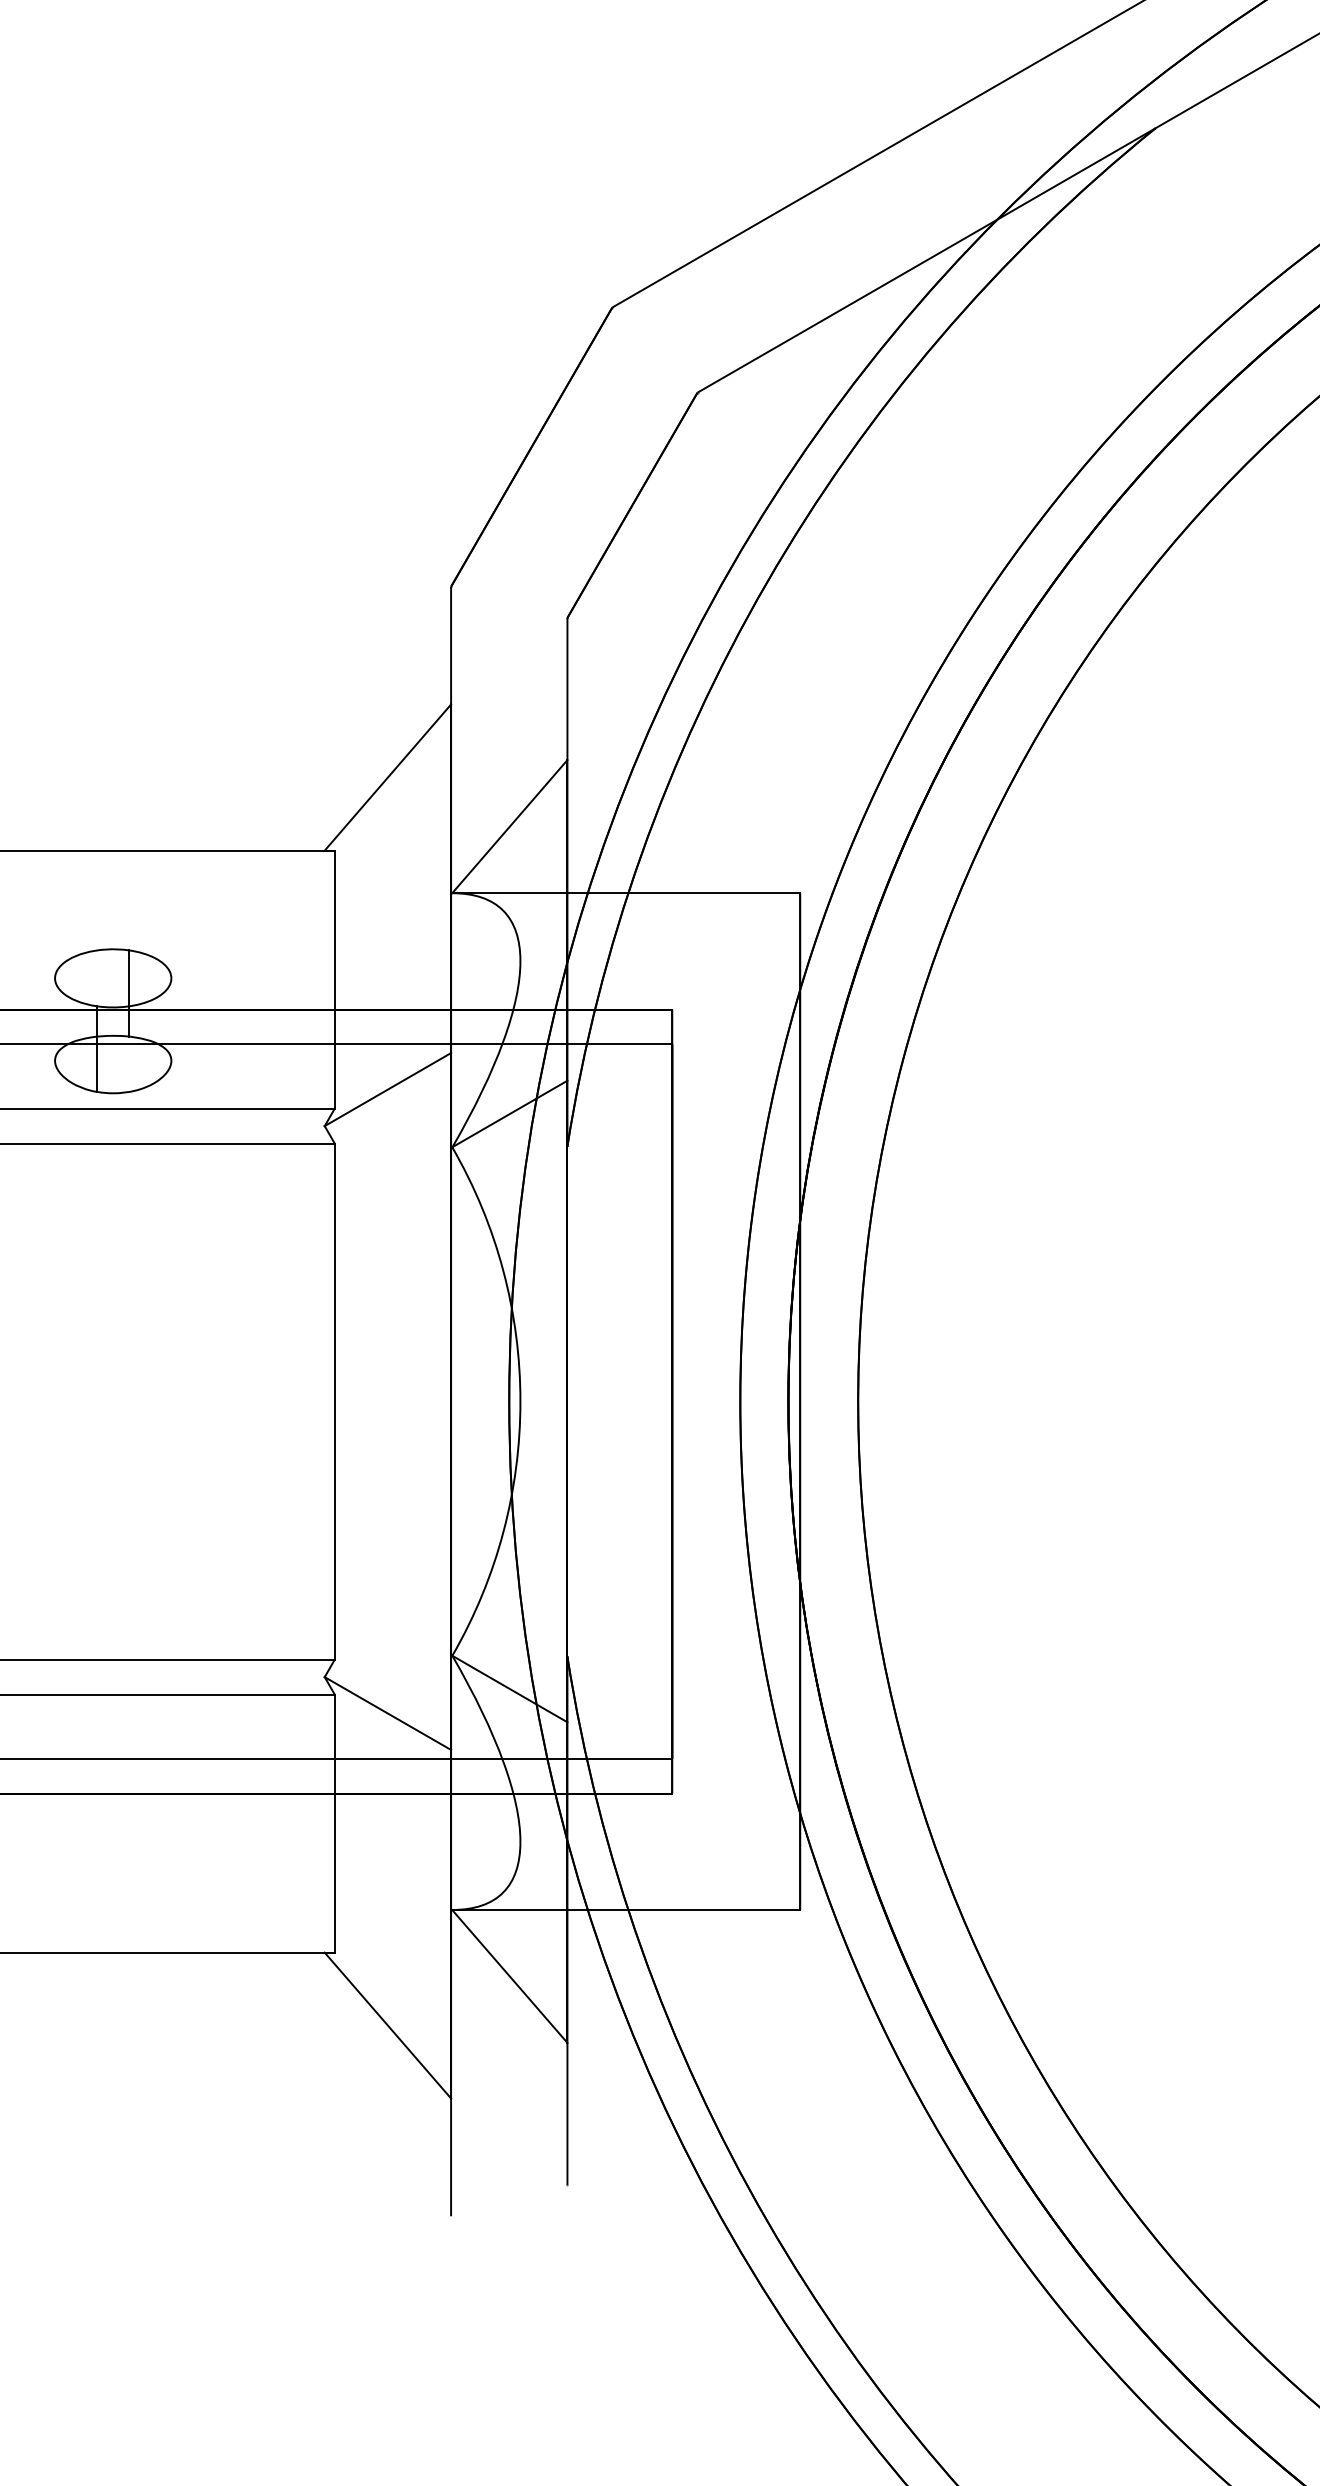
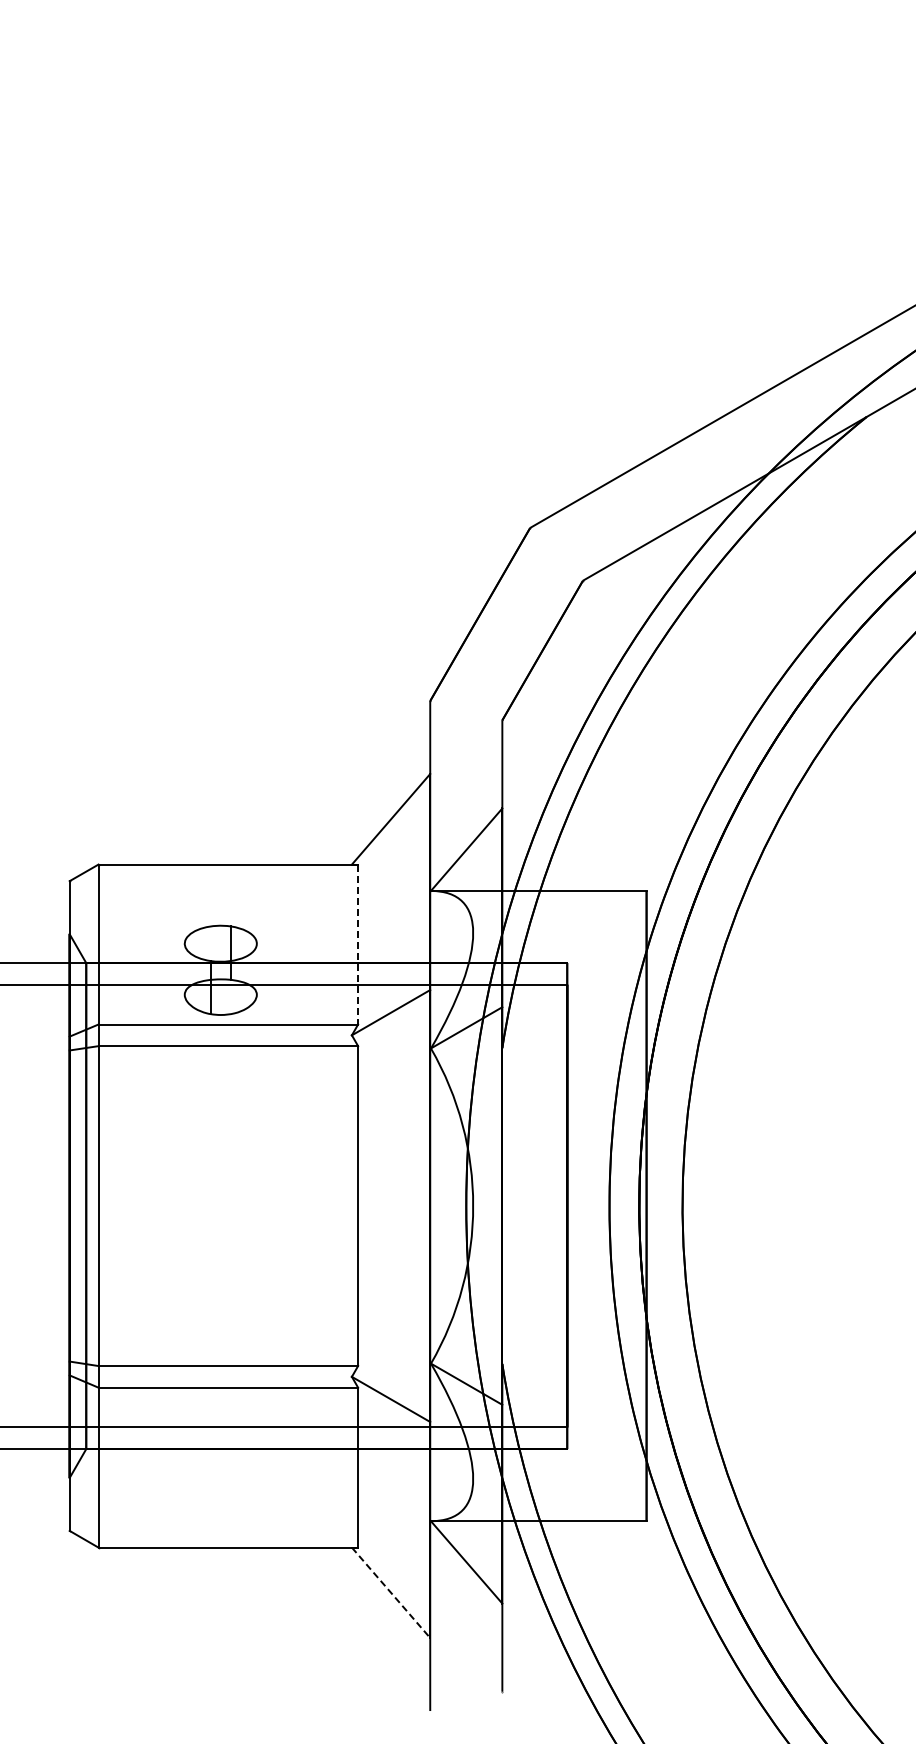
line: (335, 979) -> (358, 944), solid -> dashed
line: (388, 2025) -> (391, 1592), solid -> dashed

